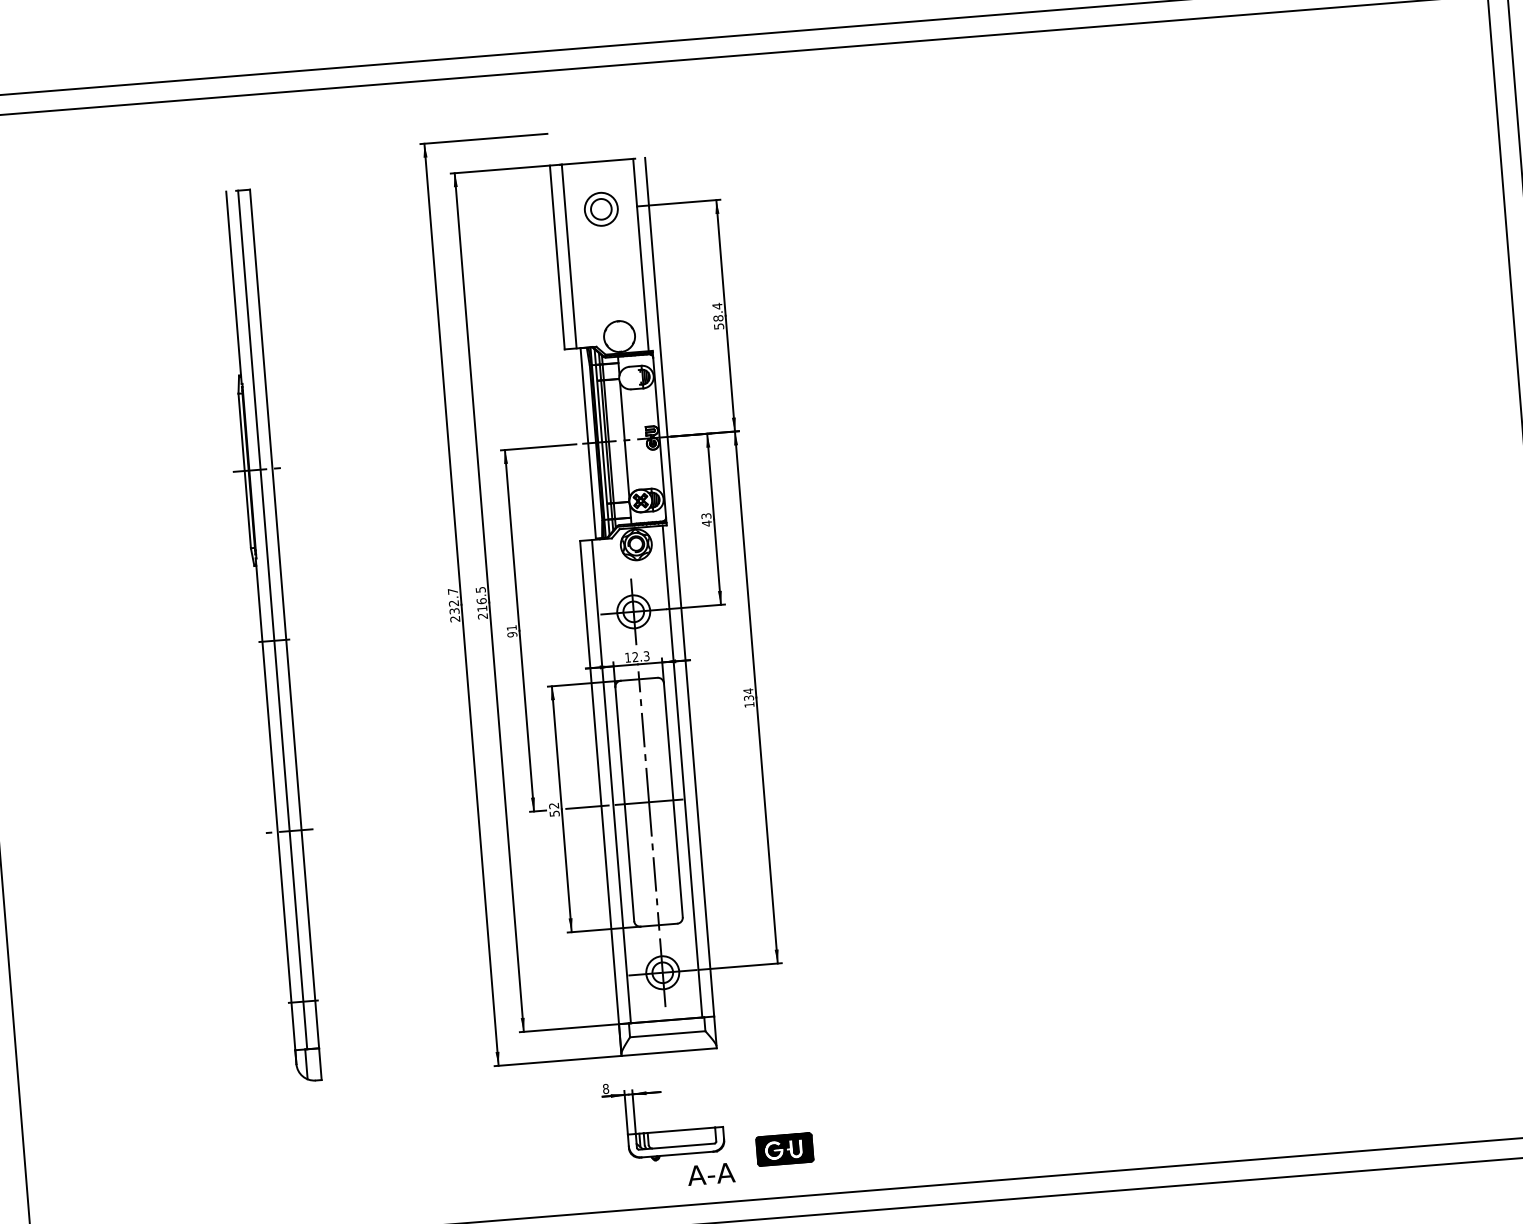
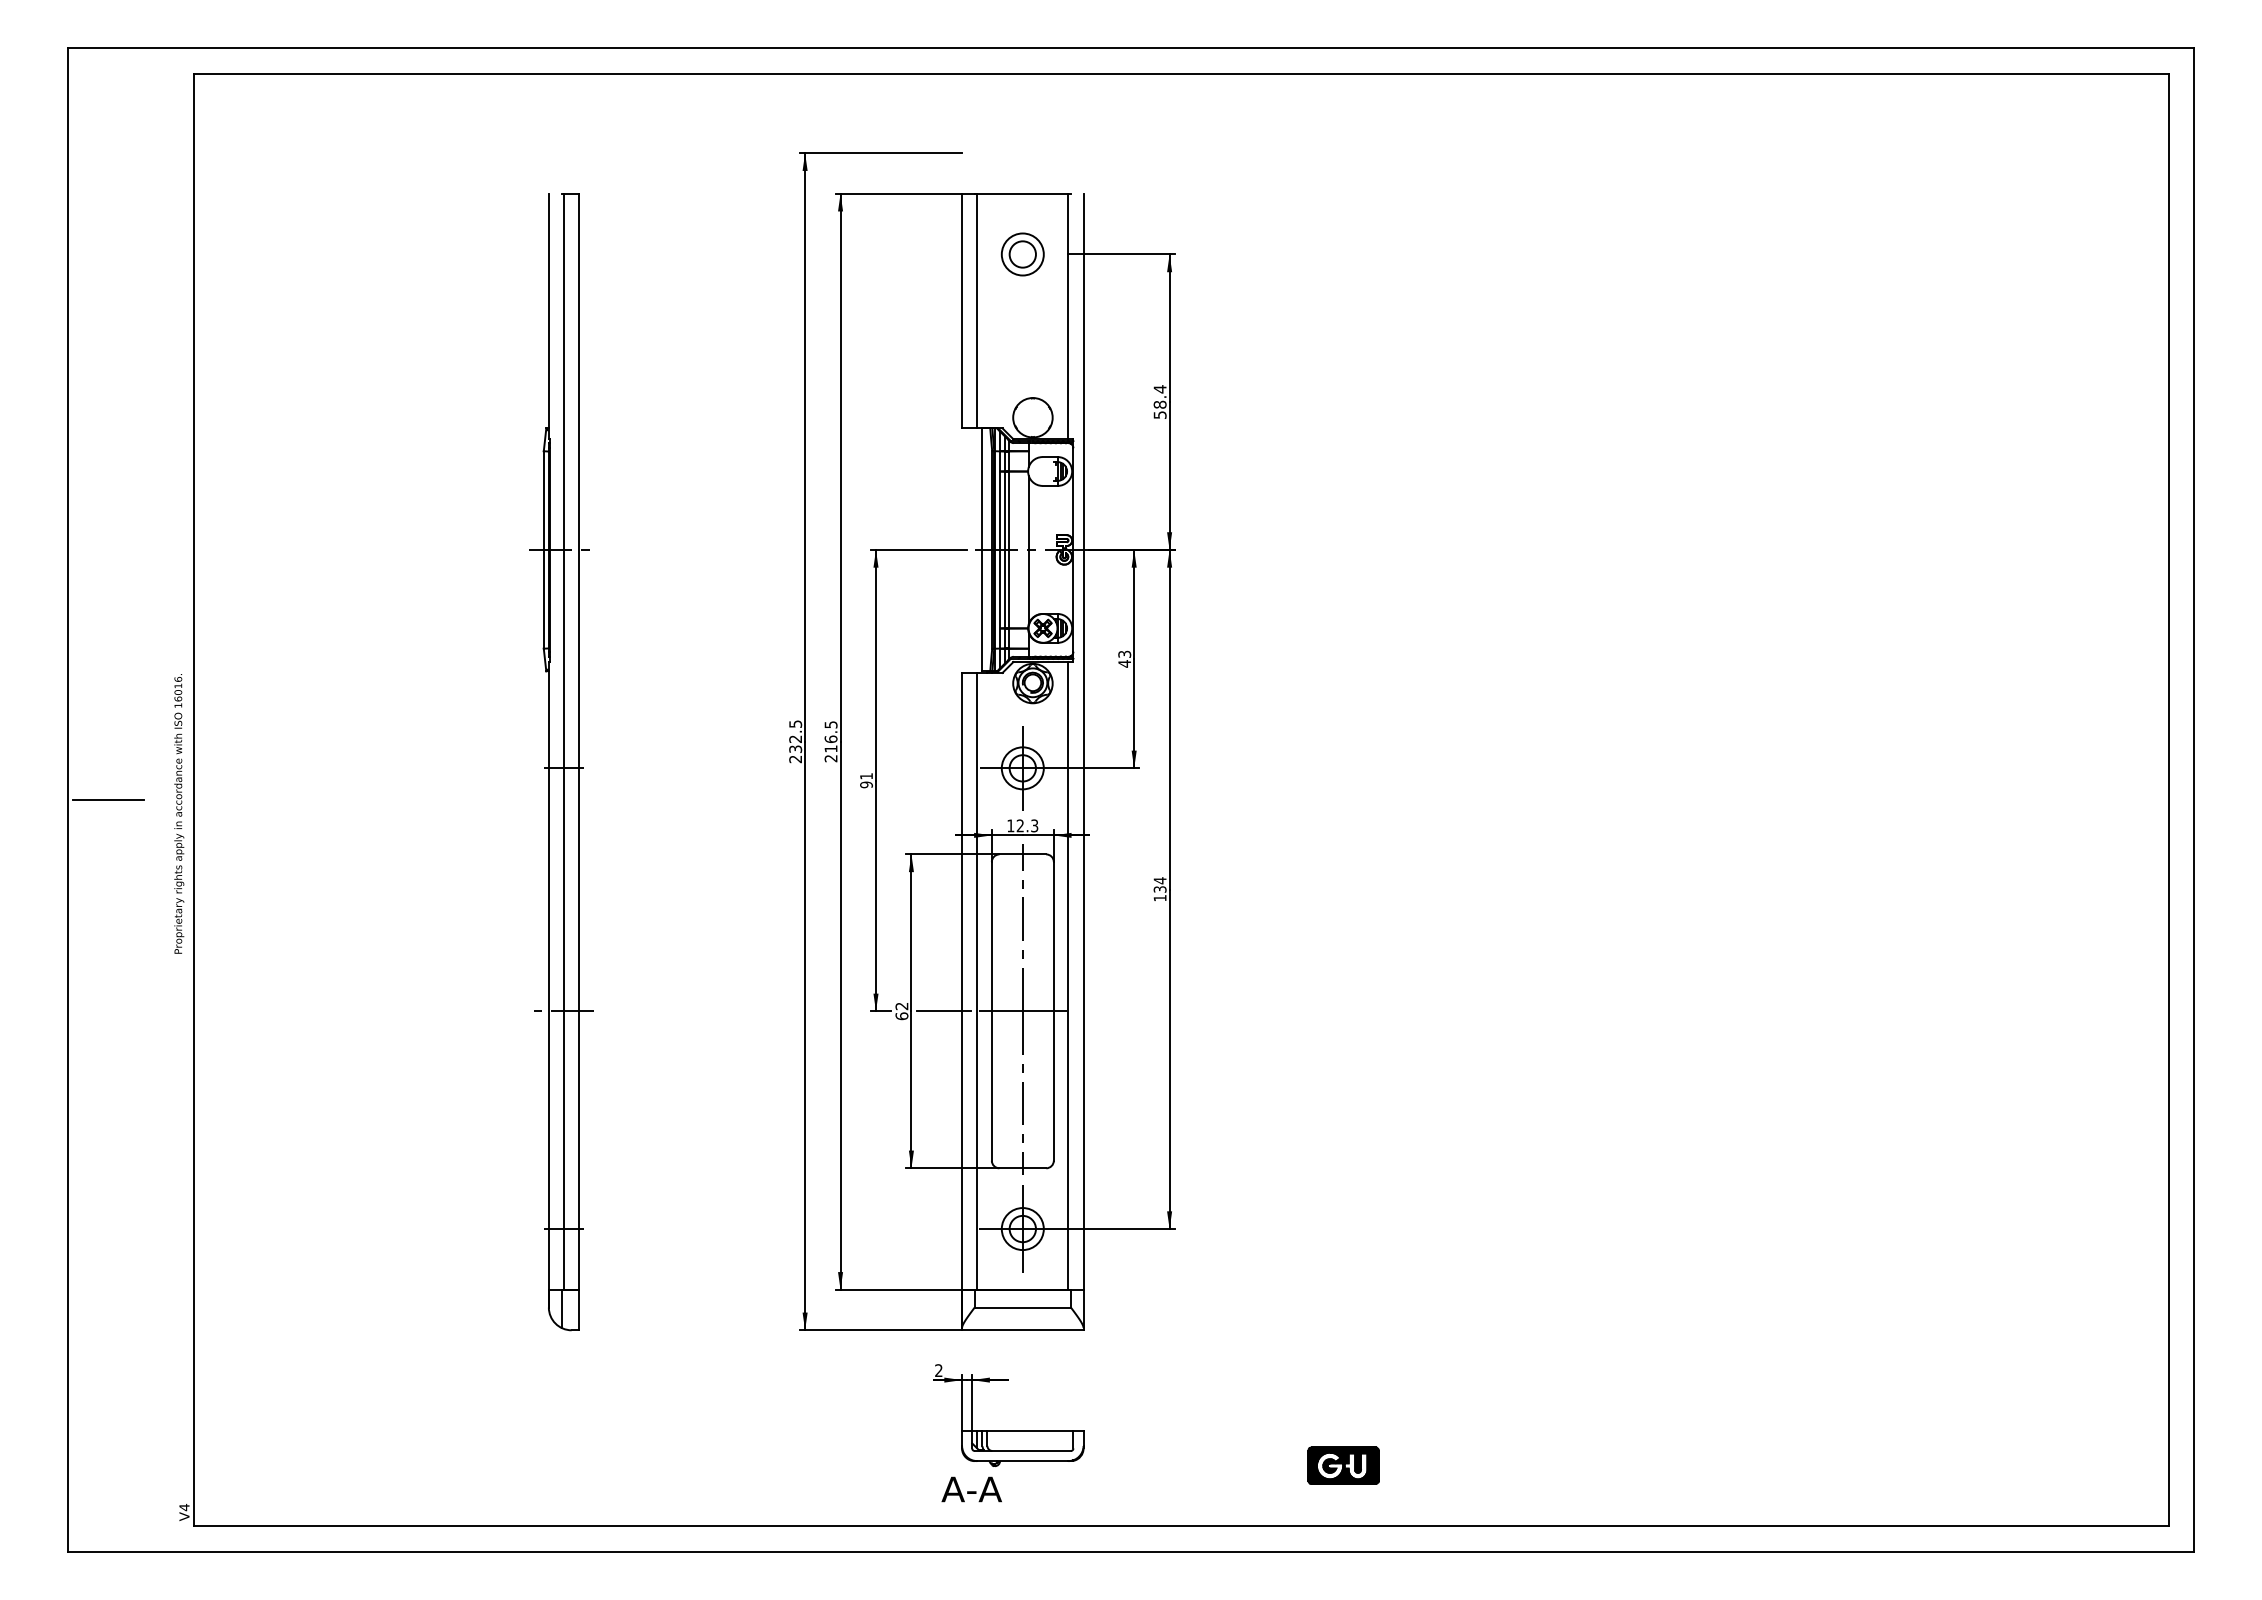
text: (452, 591) -> (795, 723), 232.7 -> 232.5
text: (554, 813) -> (901, 1016), 52 -> 62
text: (605, 1088) -> (938, 1370), 8 -> 2
part: (784, 1149) -> (1343, 1465), moved
text: (711, 1174) -> (971, 1489), moved

